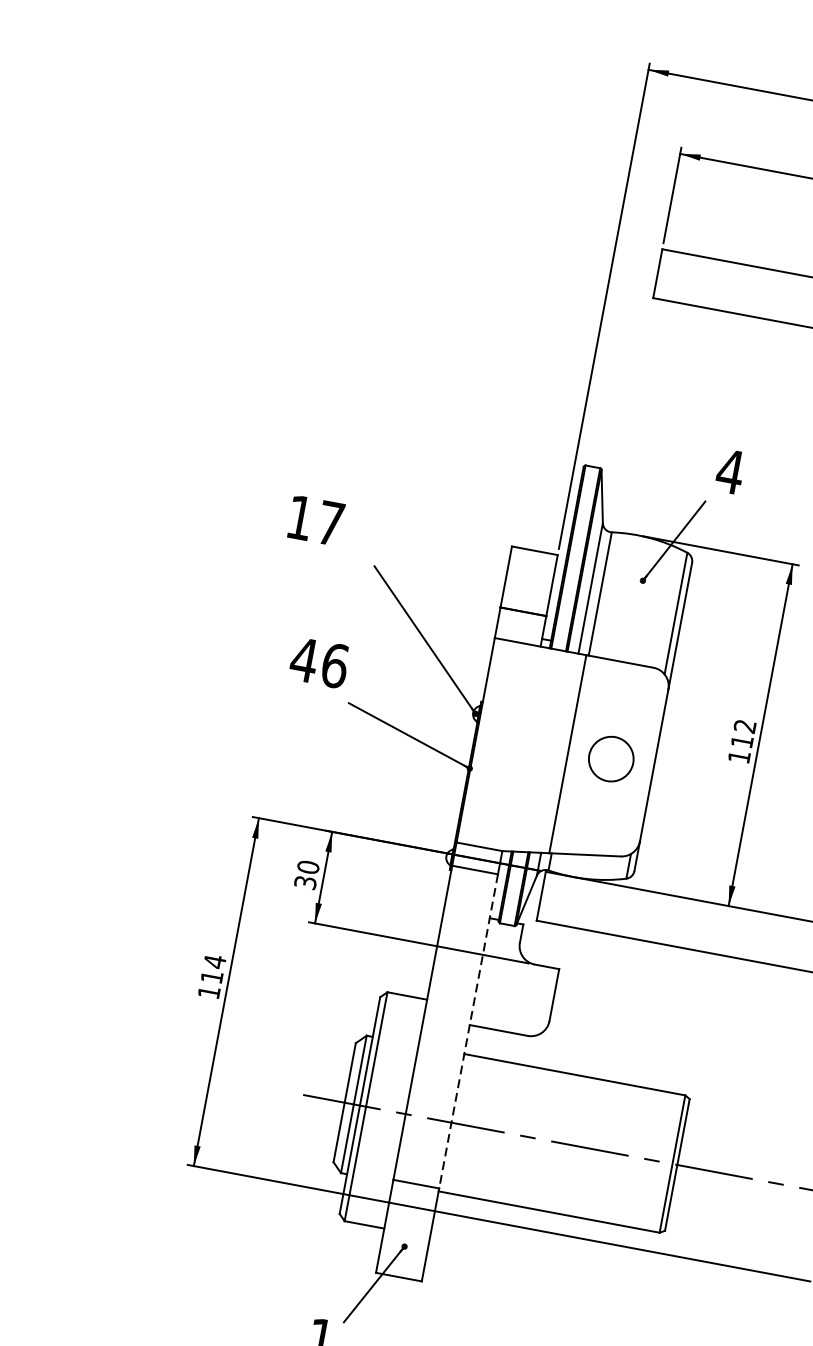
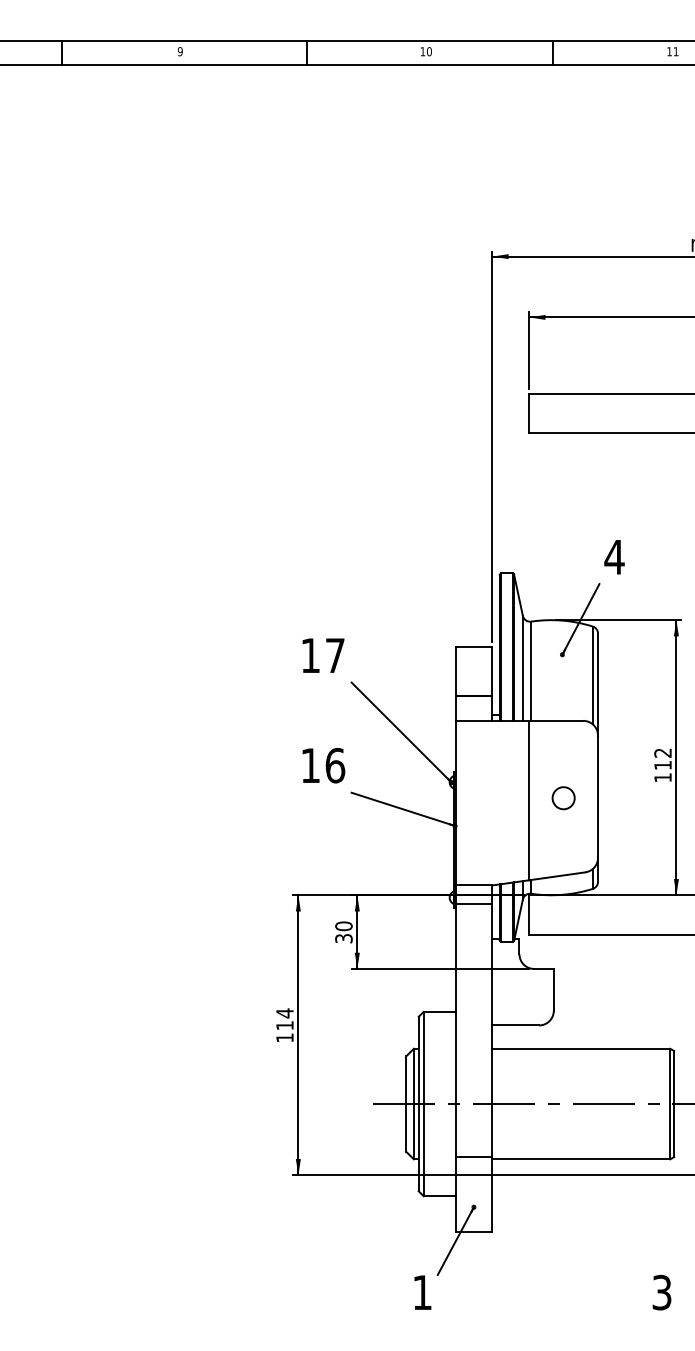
text: (316, 520) -> (323, 655), moved
text: (304, 659) -> (310, 765), 46 -> 16
circle: (610, 759) -> (563, 798), size x0.62
line: (468, 1032) -> (492, 1031), dashed -> solid

